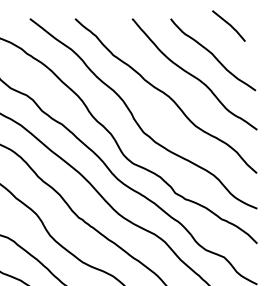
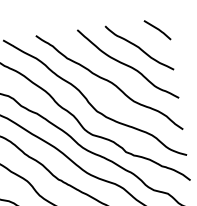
curve: (228, 24) -> (157, 29), moved

